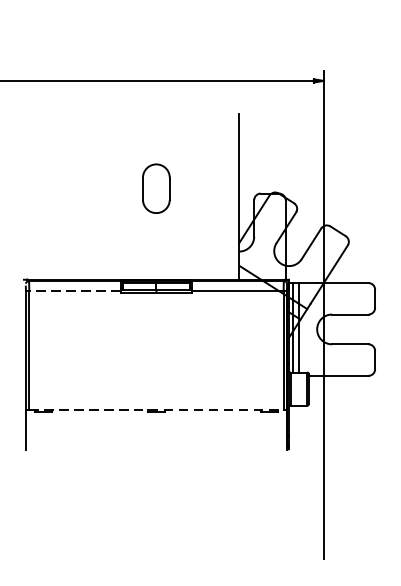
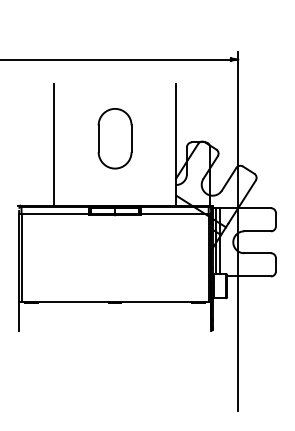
part: (155, 188) -> (114, 138), size x1.67
line: (74, 196) -> (54, 144), added
line: (75, 291) -> (55, 214), dashed -> solid
line: (156, 409) -> (115, 301), dashed -> solid

